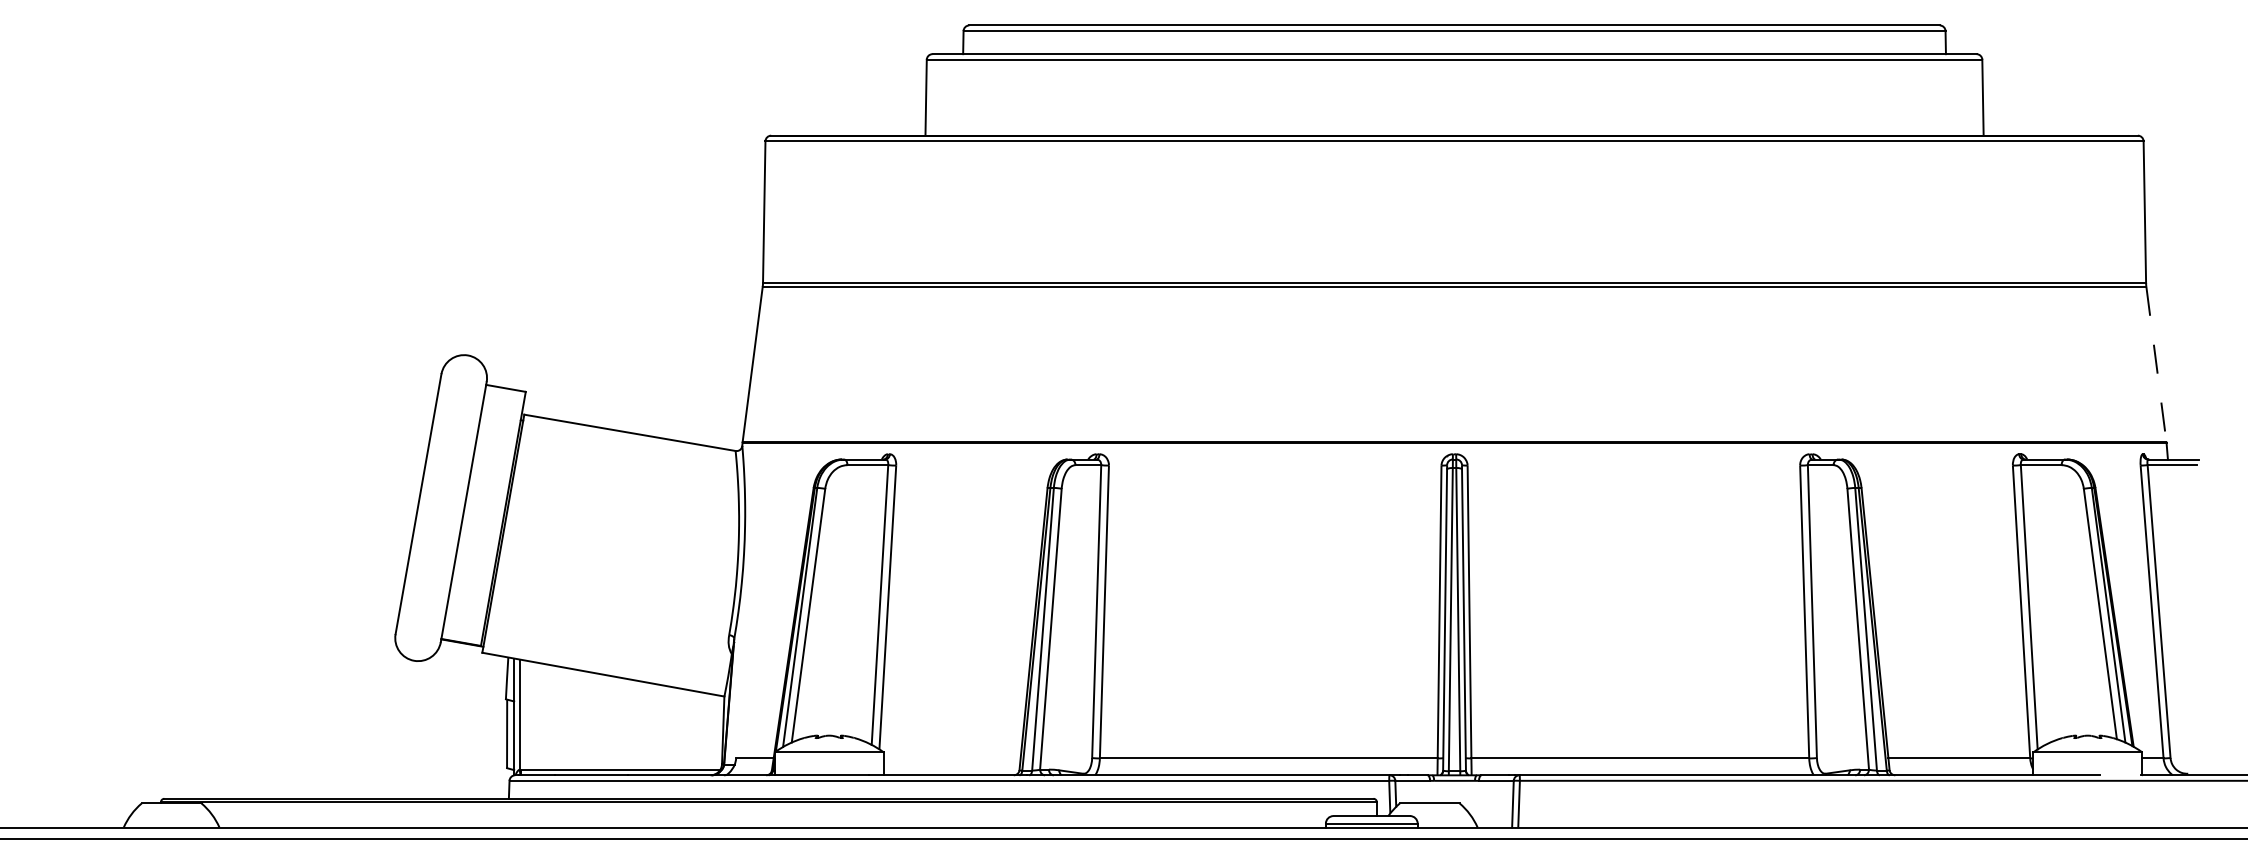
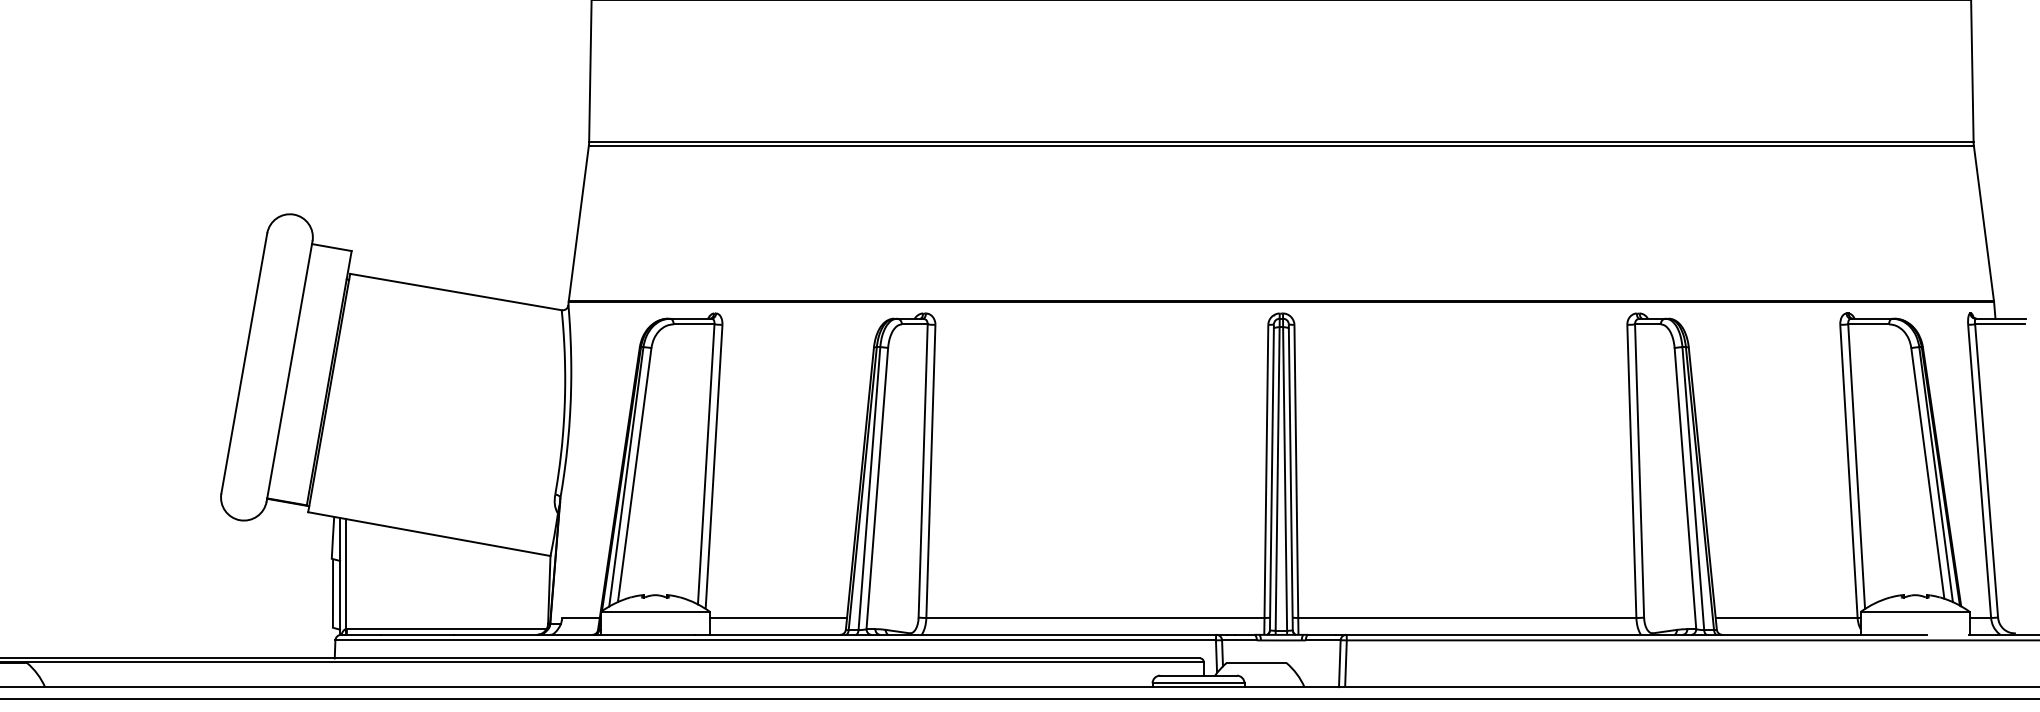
line: (2156, 364) -> (1984, 223), dashed -> solid
line: (951, 758) -> (777, 618), added

